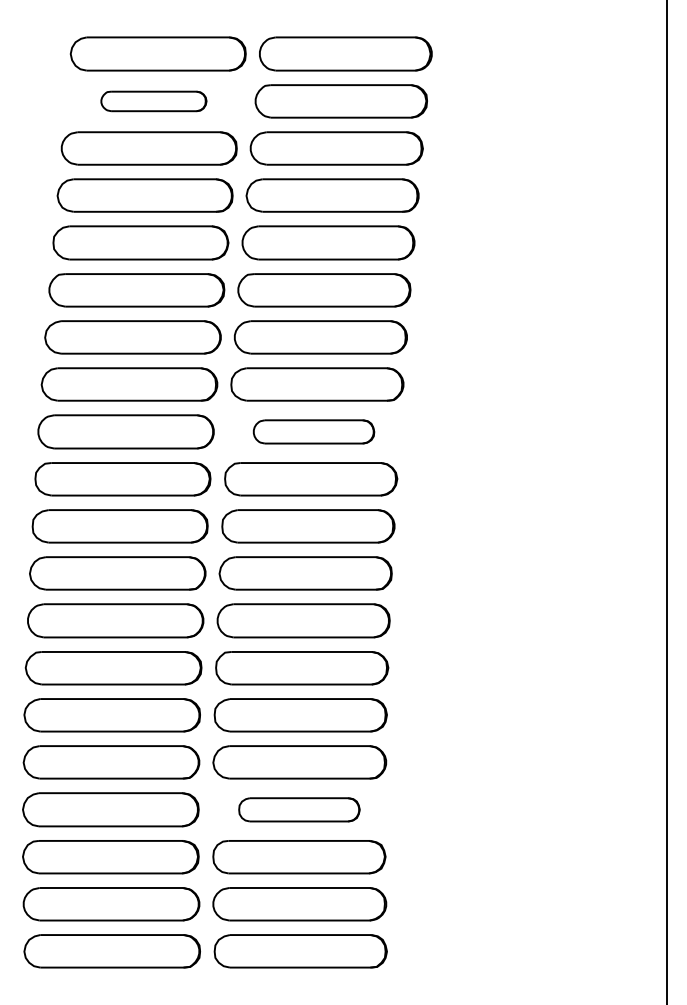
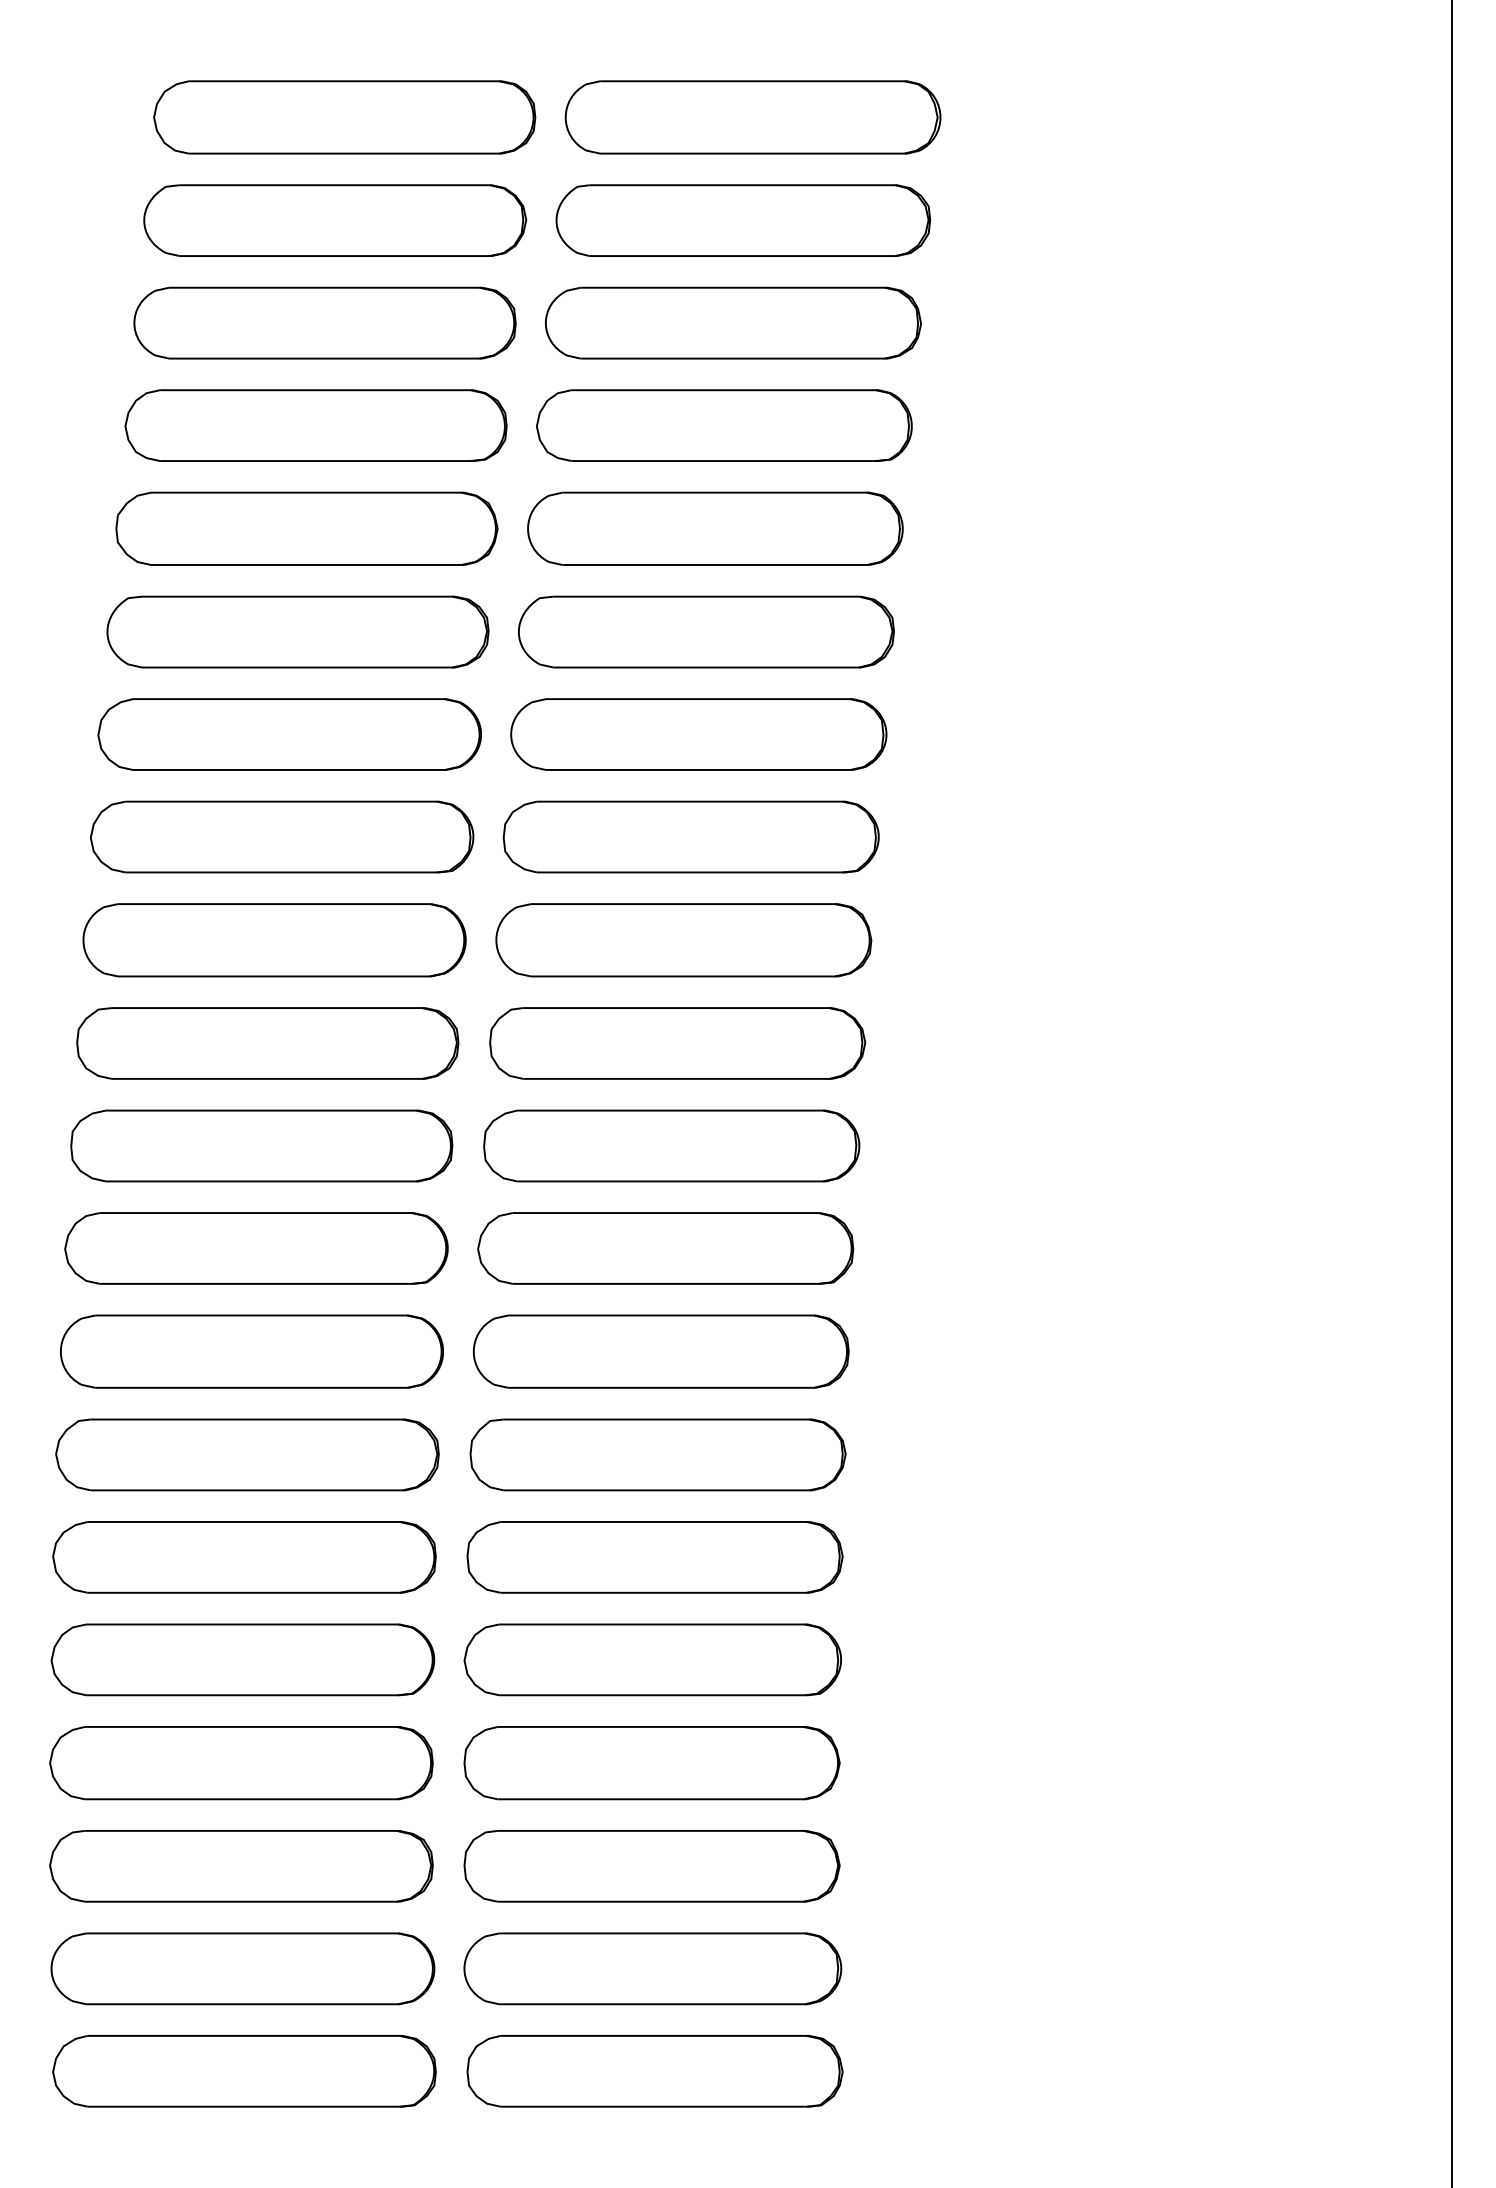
part: (153, 101) -> (334, 220), size x1.67
part: (313, 431) -> (682, 939), size x1.43
part: (299, 809) -> (652, 1762), size x1.43

